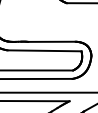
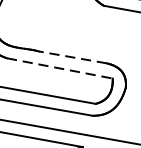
line: (52, 41) -> (73, 57), solid -> dashed
line: (44, 50) -> (59, 67), solid -> dashed

